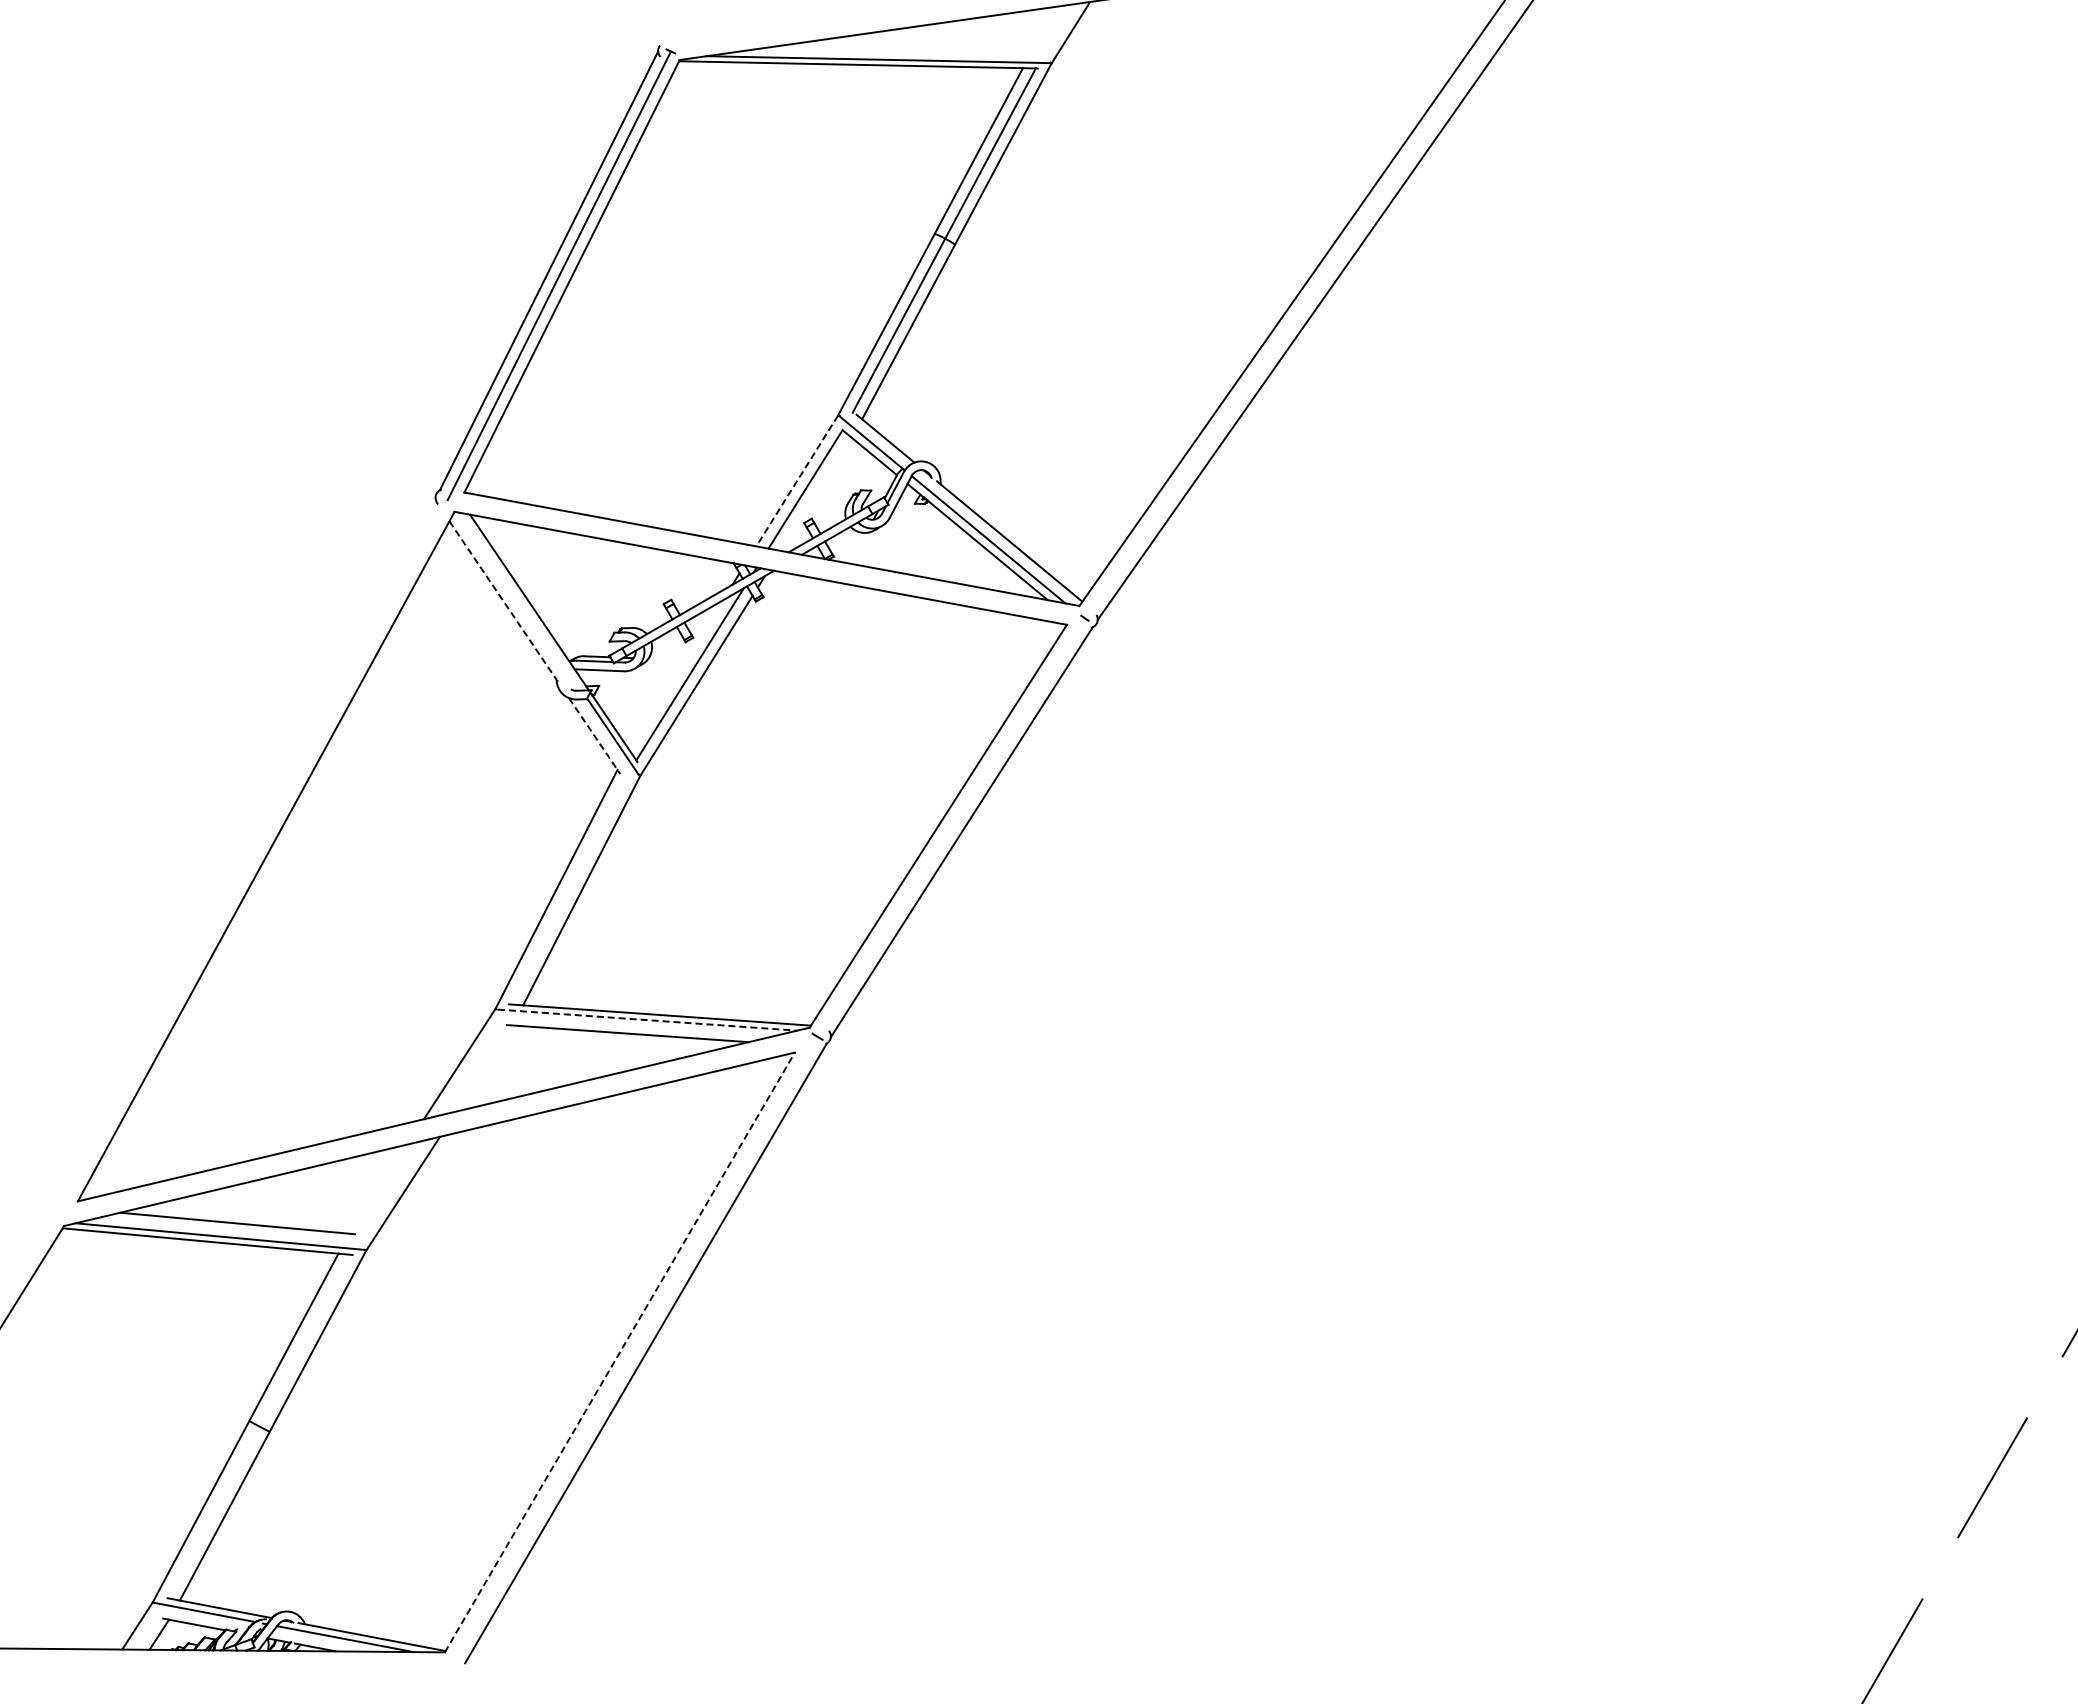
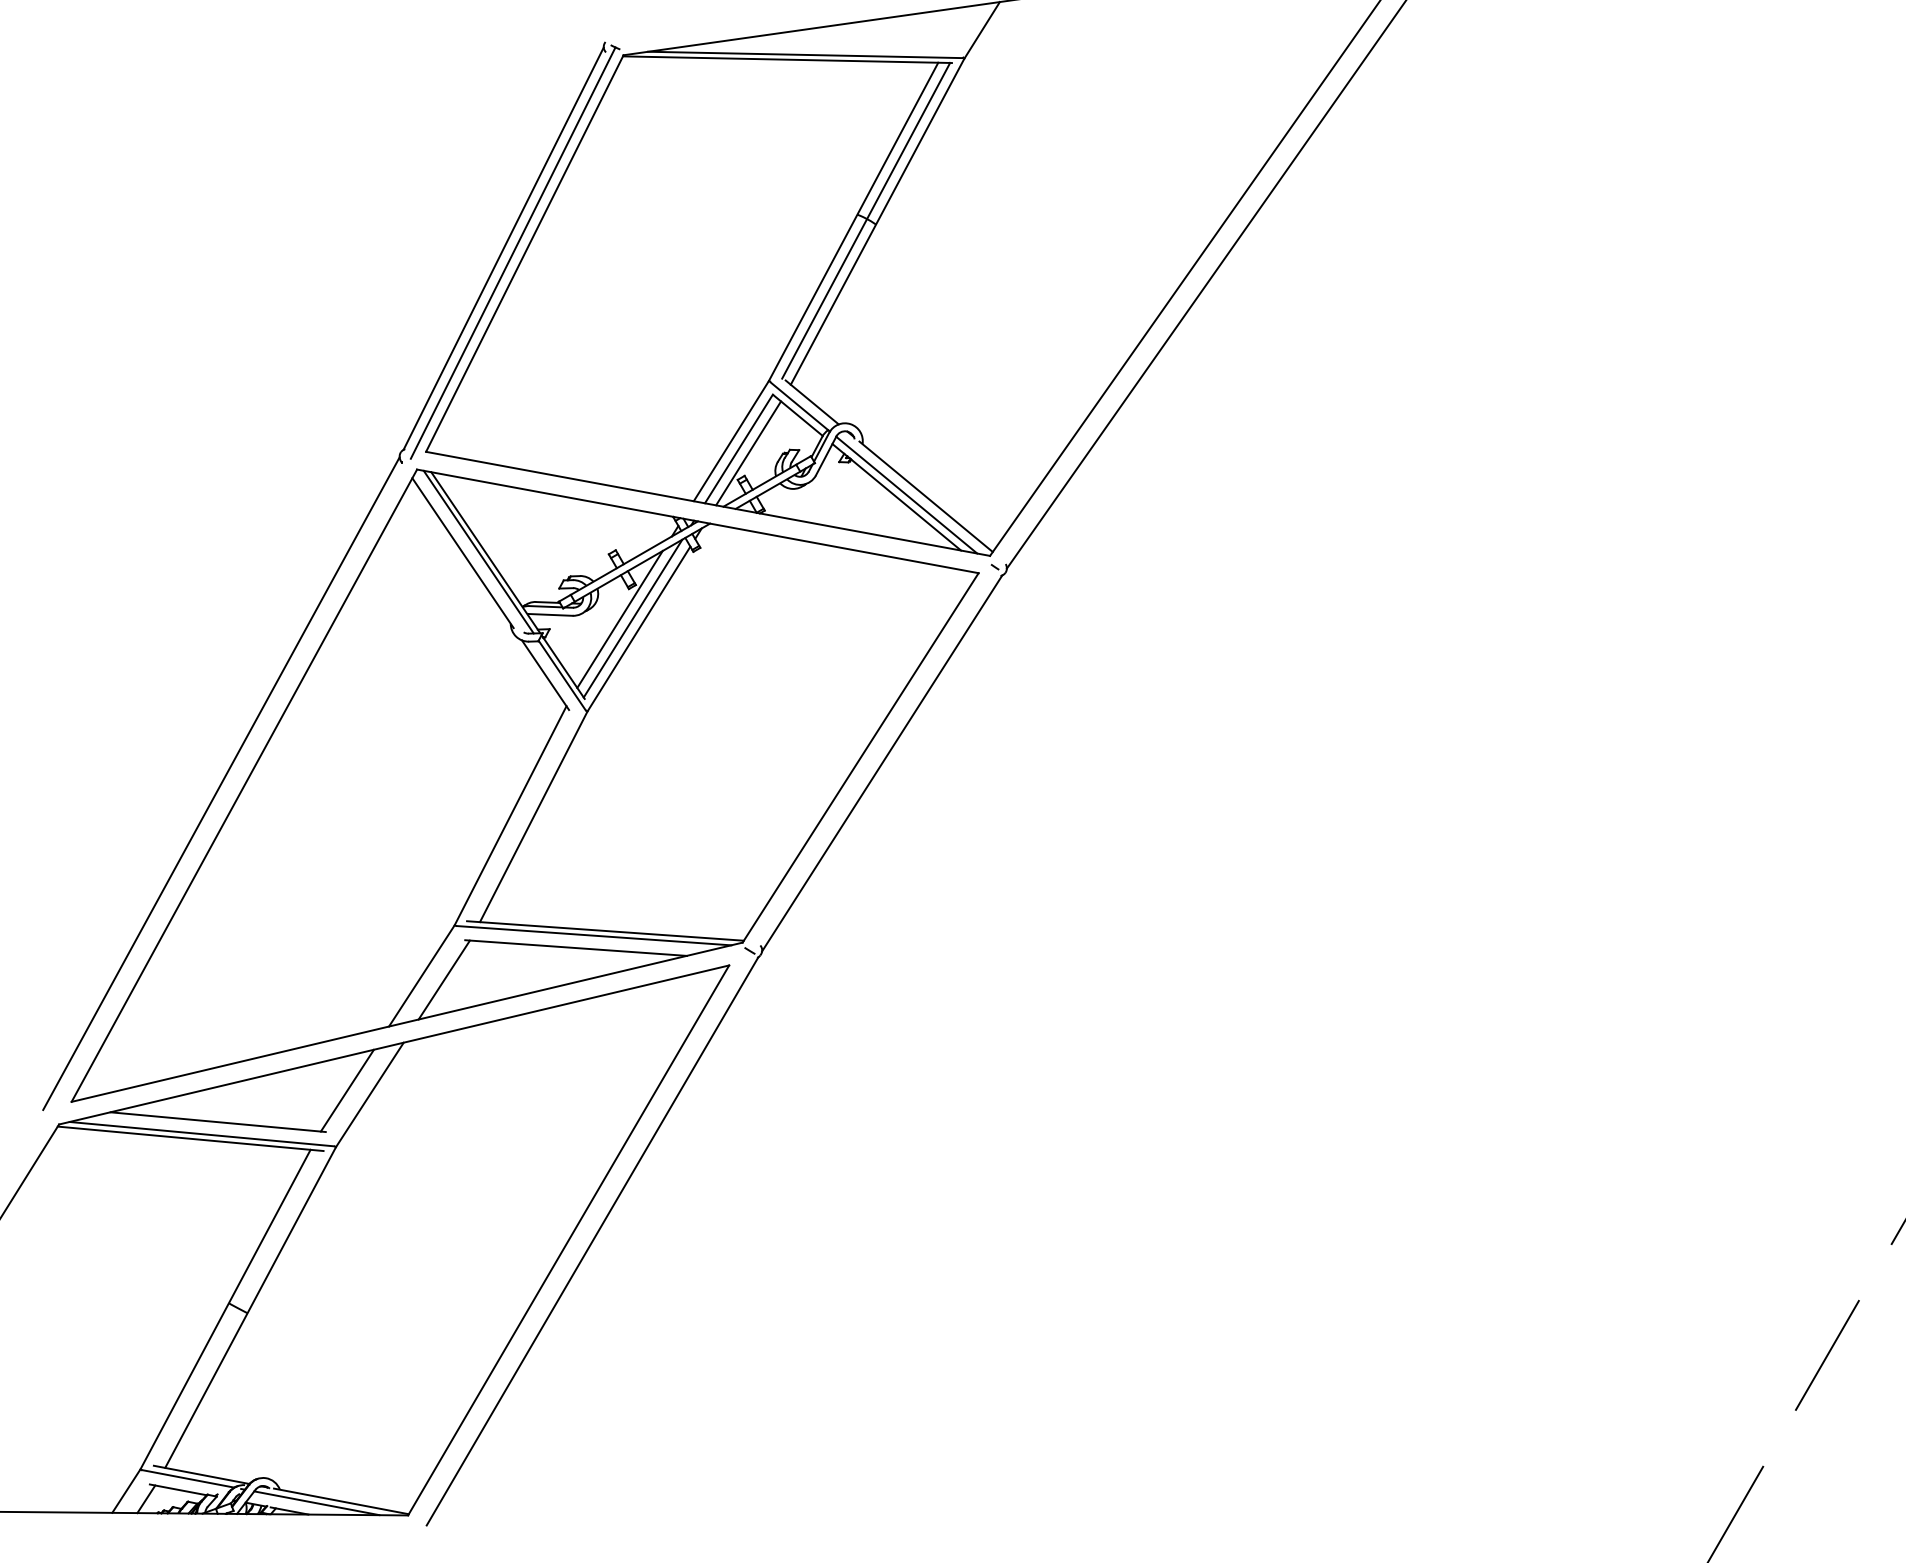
line: (796, 481) -> (730, 441), dashed -> solid
line: (815, 493) -> (748, 452), added
line: (521, 601) -> (478, 551), added
line: (504, 602) -> (462, 552), dashed -> solid
line: (675, 675) -> (619, 619), added
line: (594, 736) -> (545, 675), dashed -> solid
line: (240, 854) -> (220, 783), added
line: (648, 1020) -> (594, 936), dashed -> solid
line: (484, 1068) -> (444, 980), added
line: (378, 1188) -> (347, 1090), added
line: (620, 1352) -> (569, 1240), dashed -> solid

